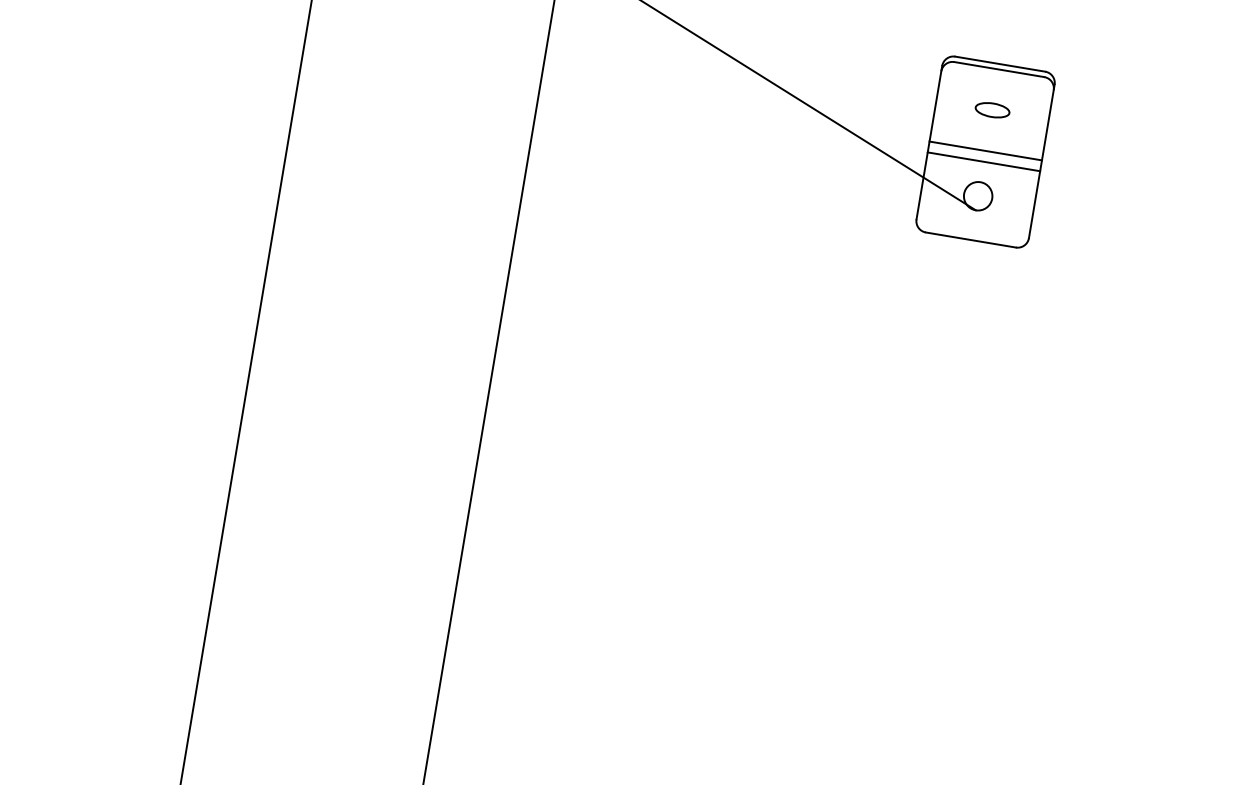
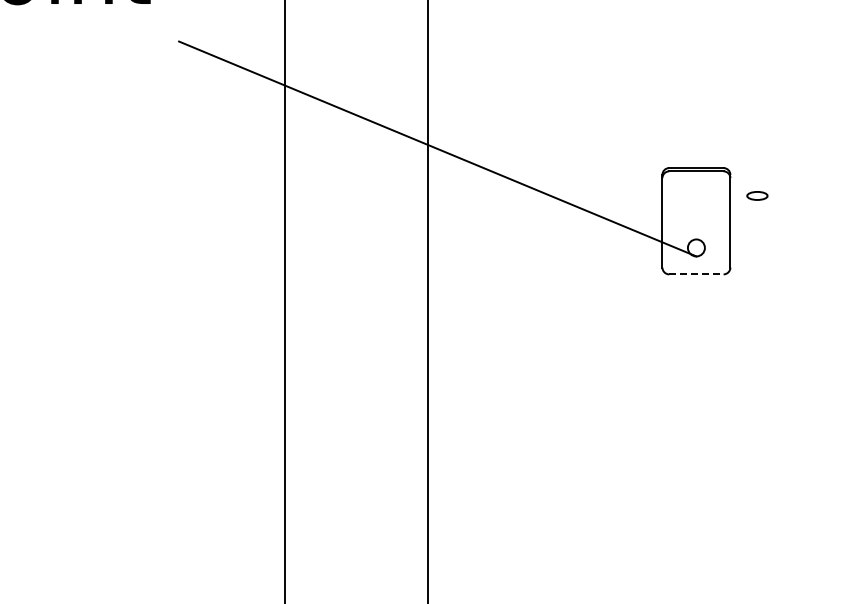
part: (992, 109) -> (757, 195), moved
line: (985, 150) -> (696, 220), removed
line: (983, 162) -> (696, 227), removed
line: (970, 240) -> (696, 274), solid -> dashed

